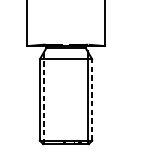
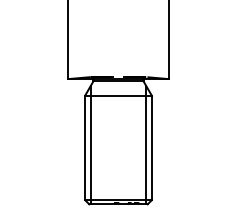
line: (44, 97) -> (90, 144), dashed -> solid
line: (91, 99) -> (151, 147), dashed -> solid

